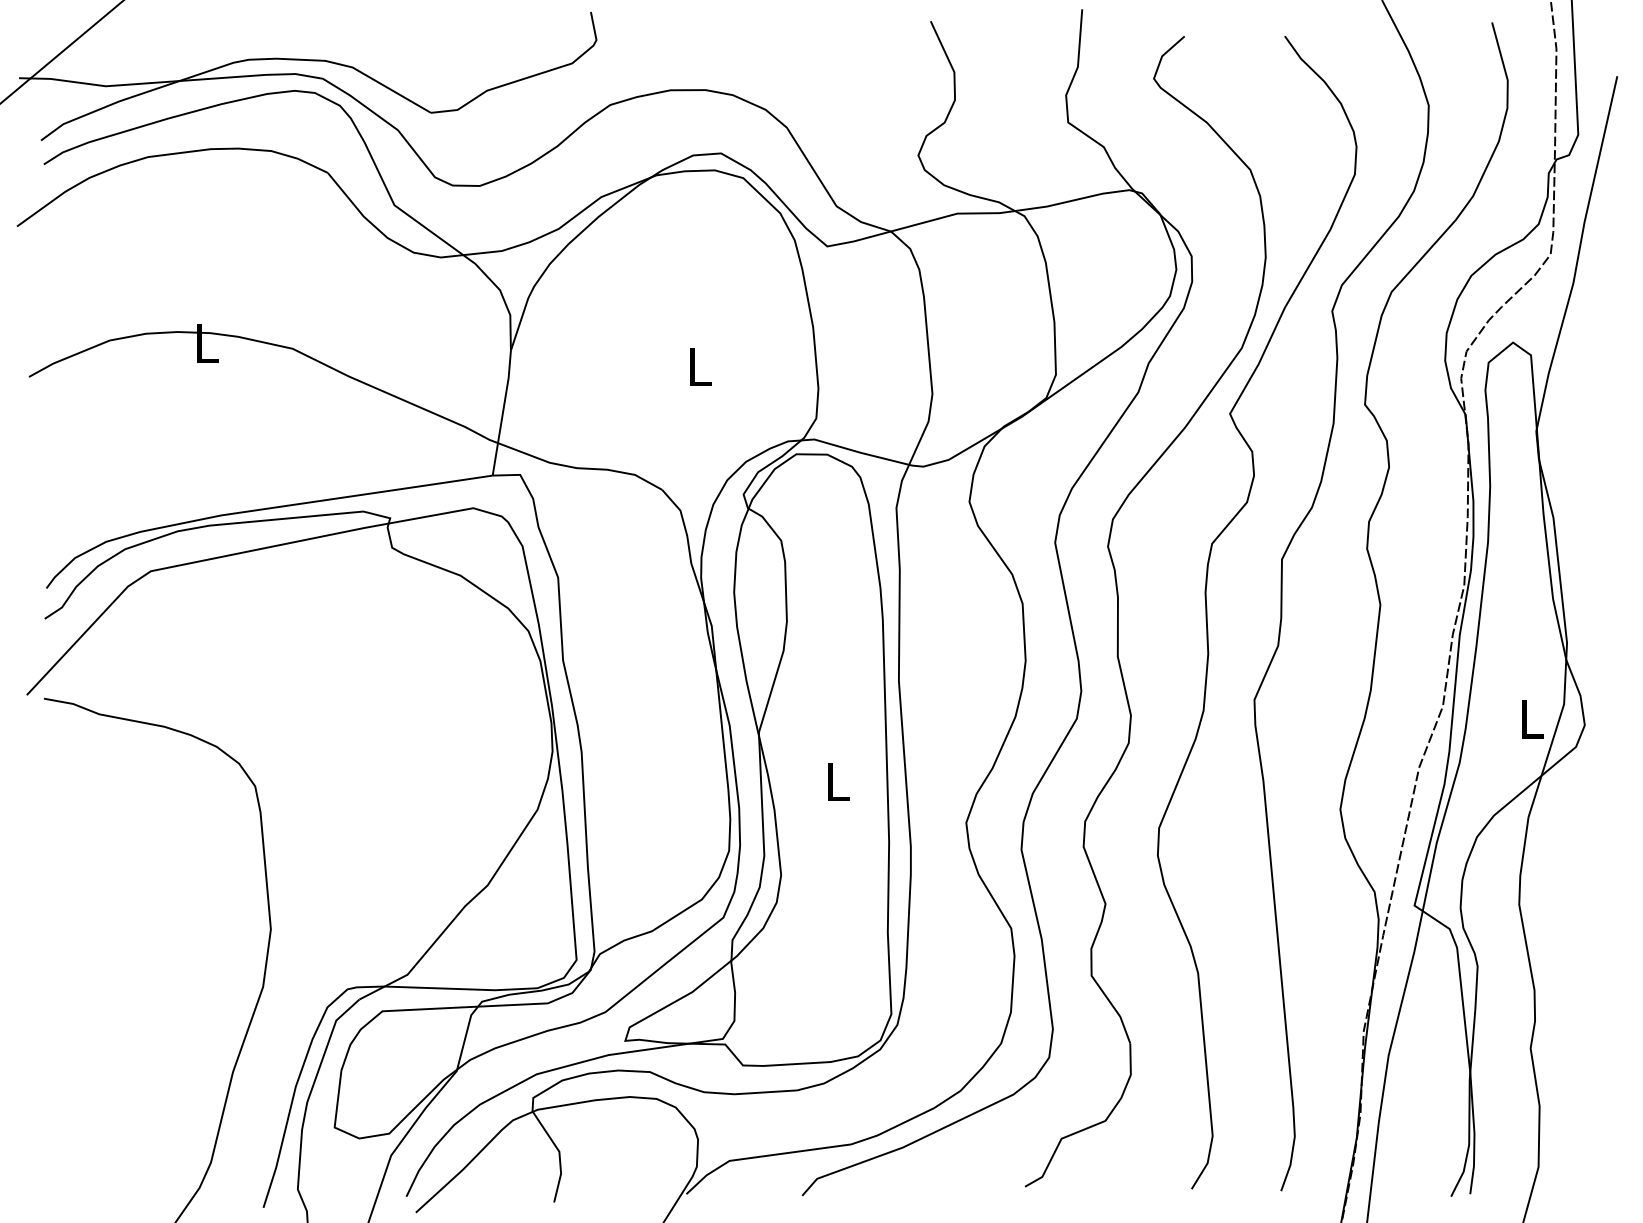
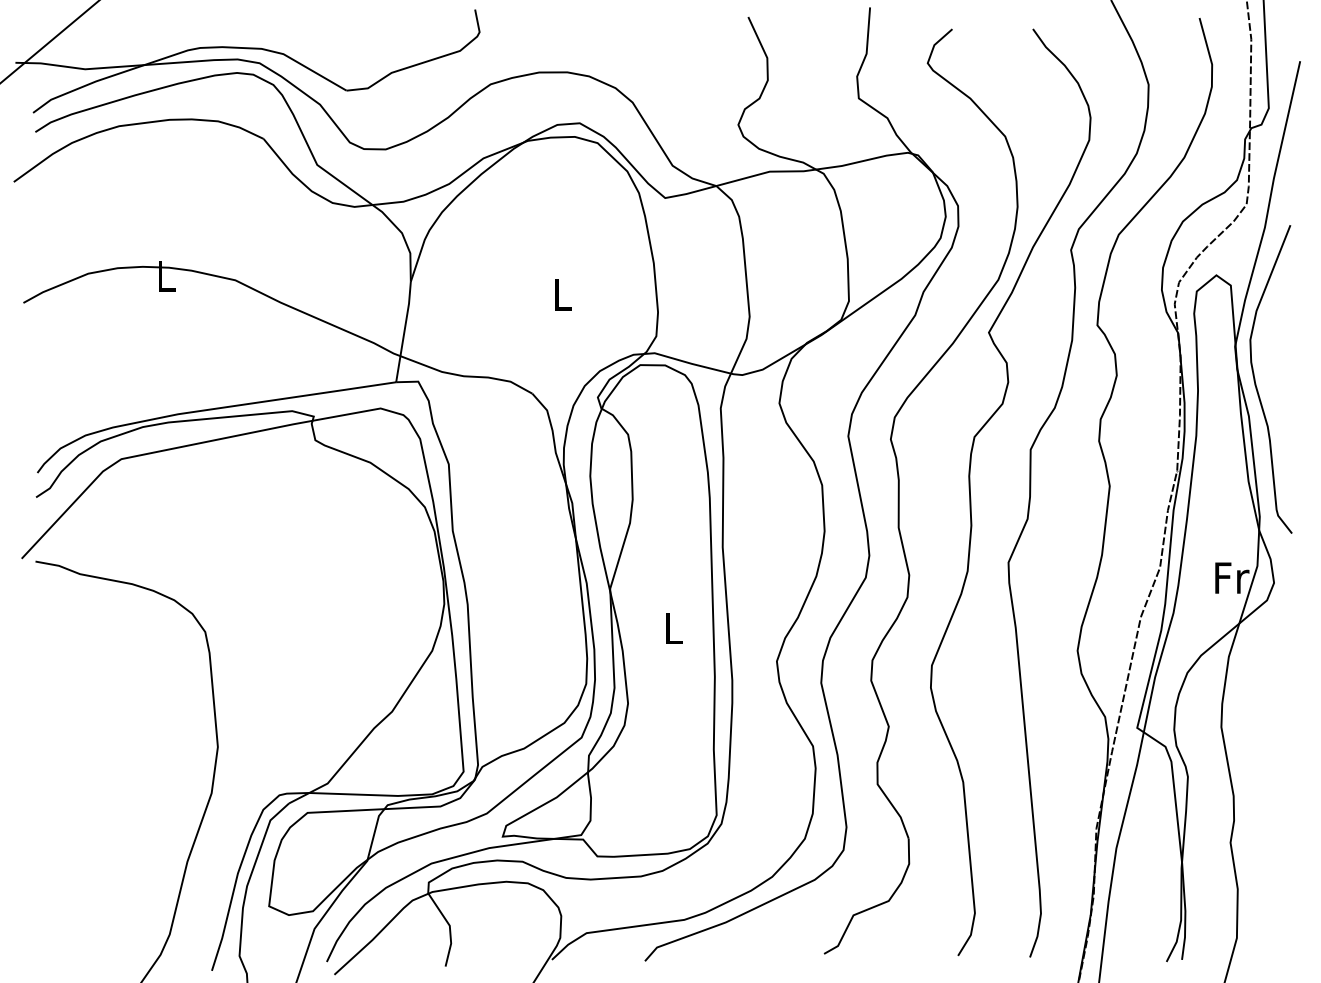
curve: (1562, 477) -> (1256, 383), added
text: (1533, 718) -> (1232, 577), L -> Fr

